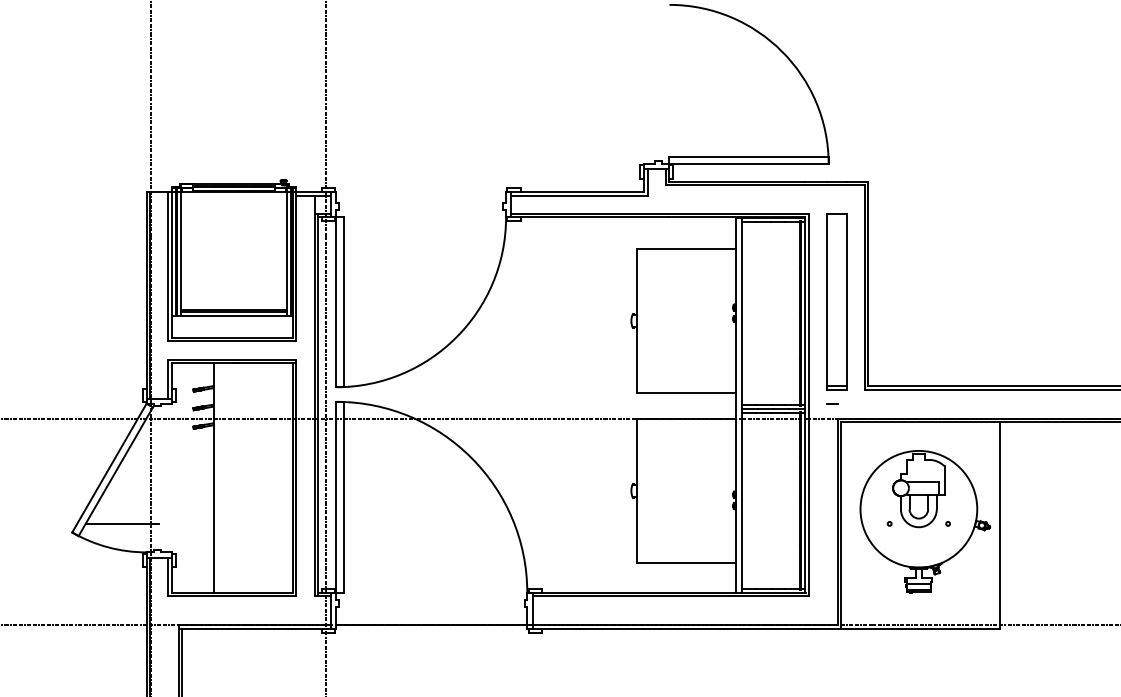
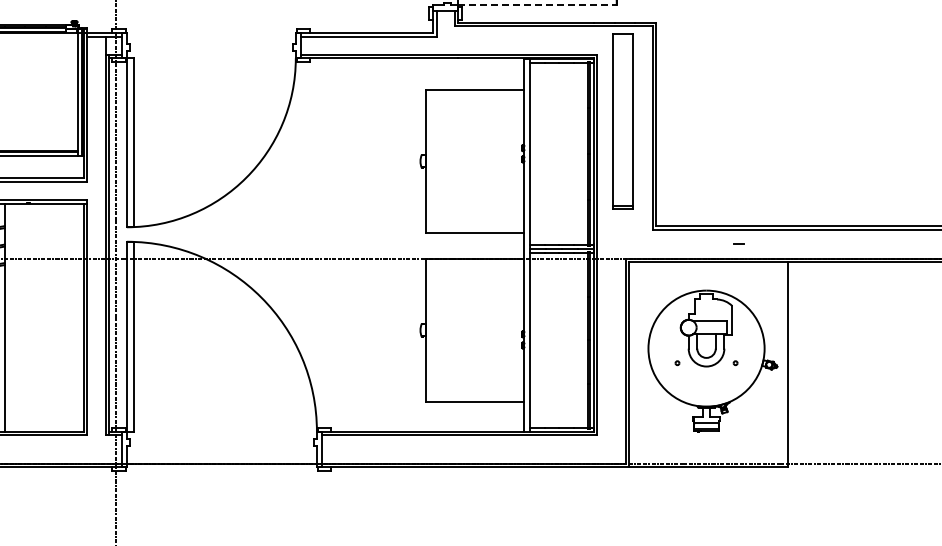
line: (749, 164) -> (538, 5), solid -> dashed
part: (836, 301) -> (622, 121), moved
line: (832, 403) -> (738, 243), moved

